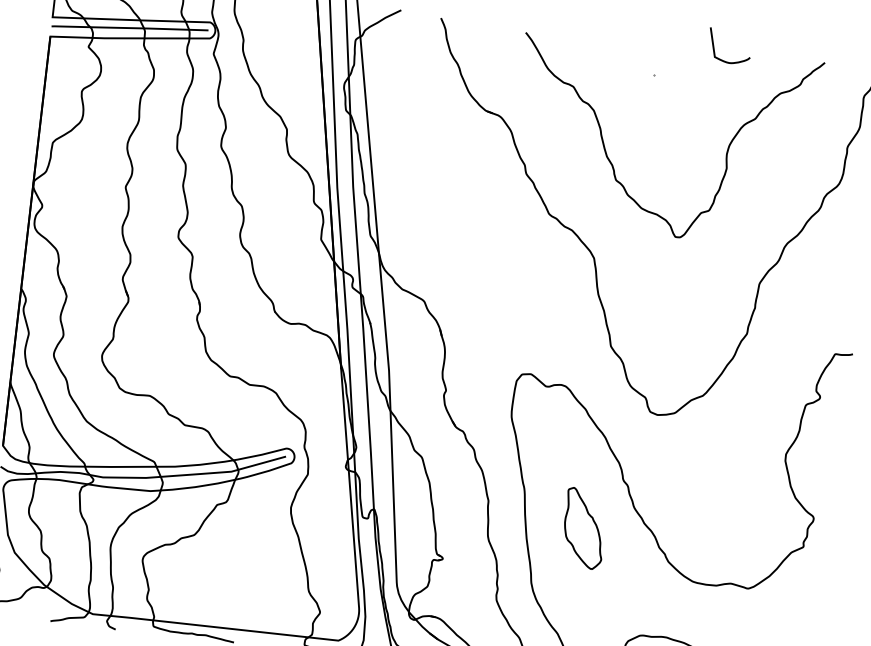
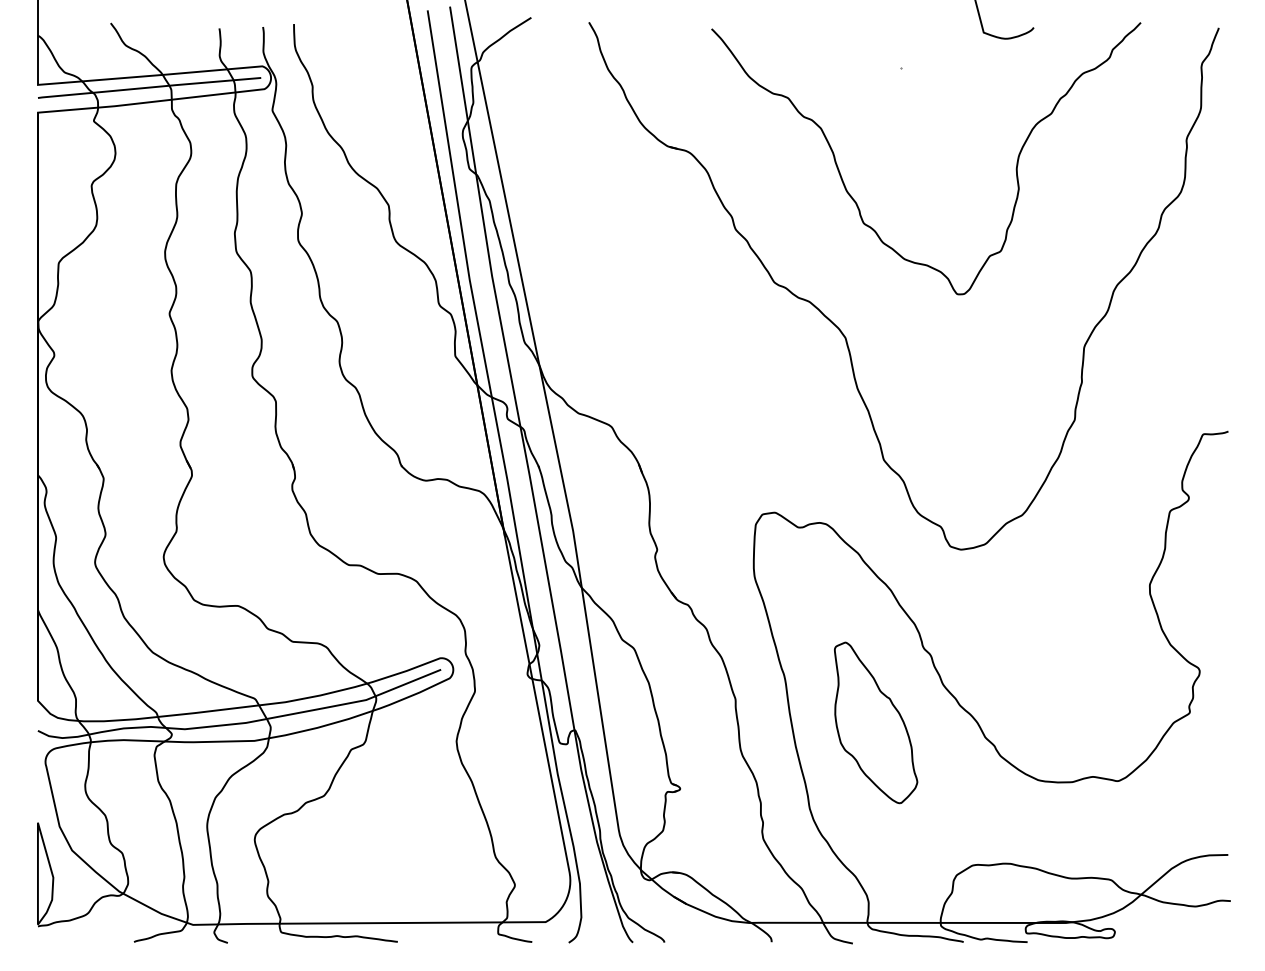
part: (584, 528) -> (876, 722), size x1.43

